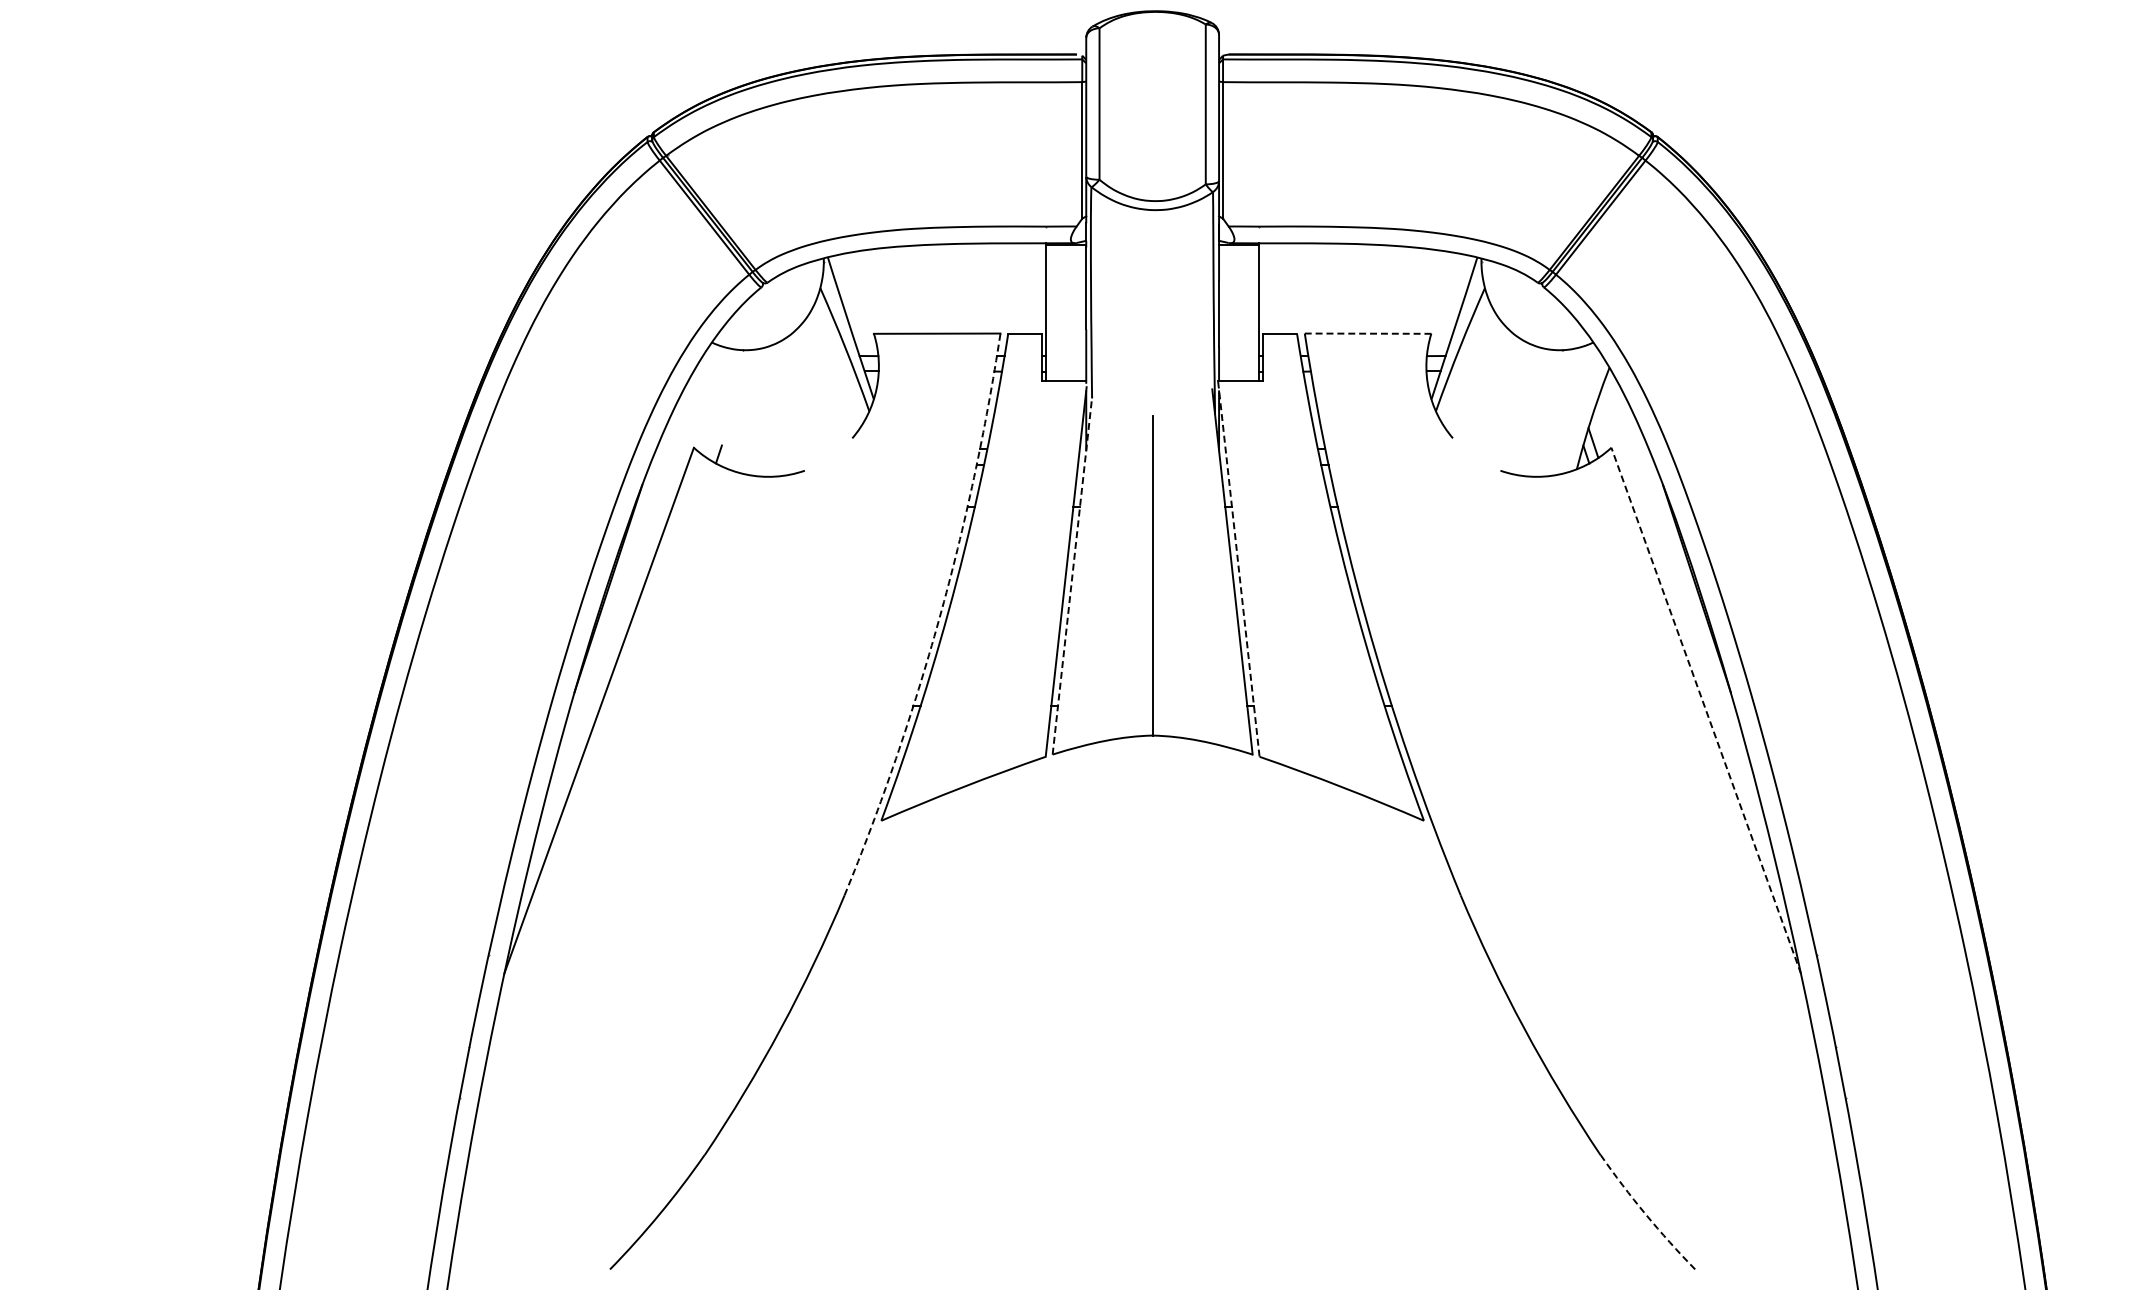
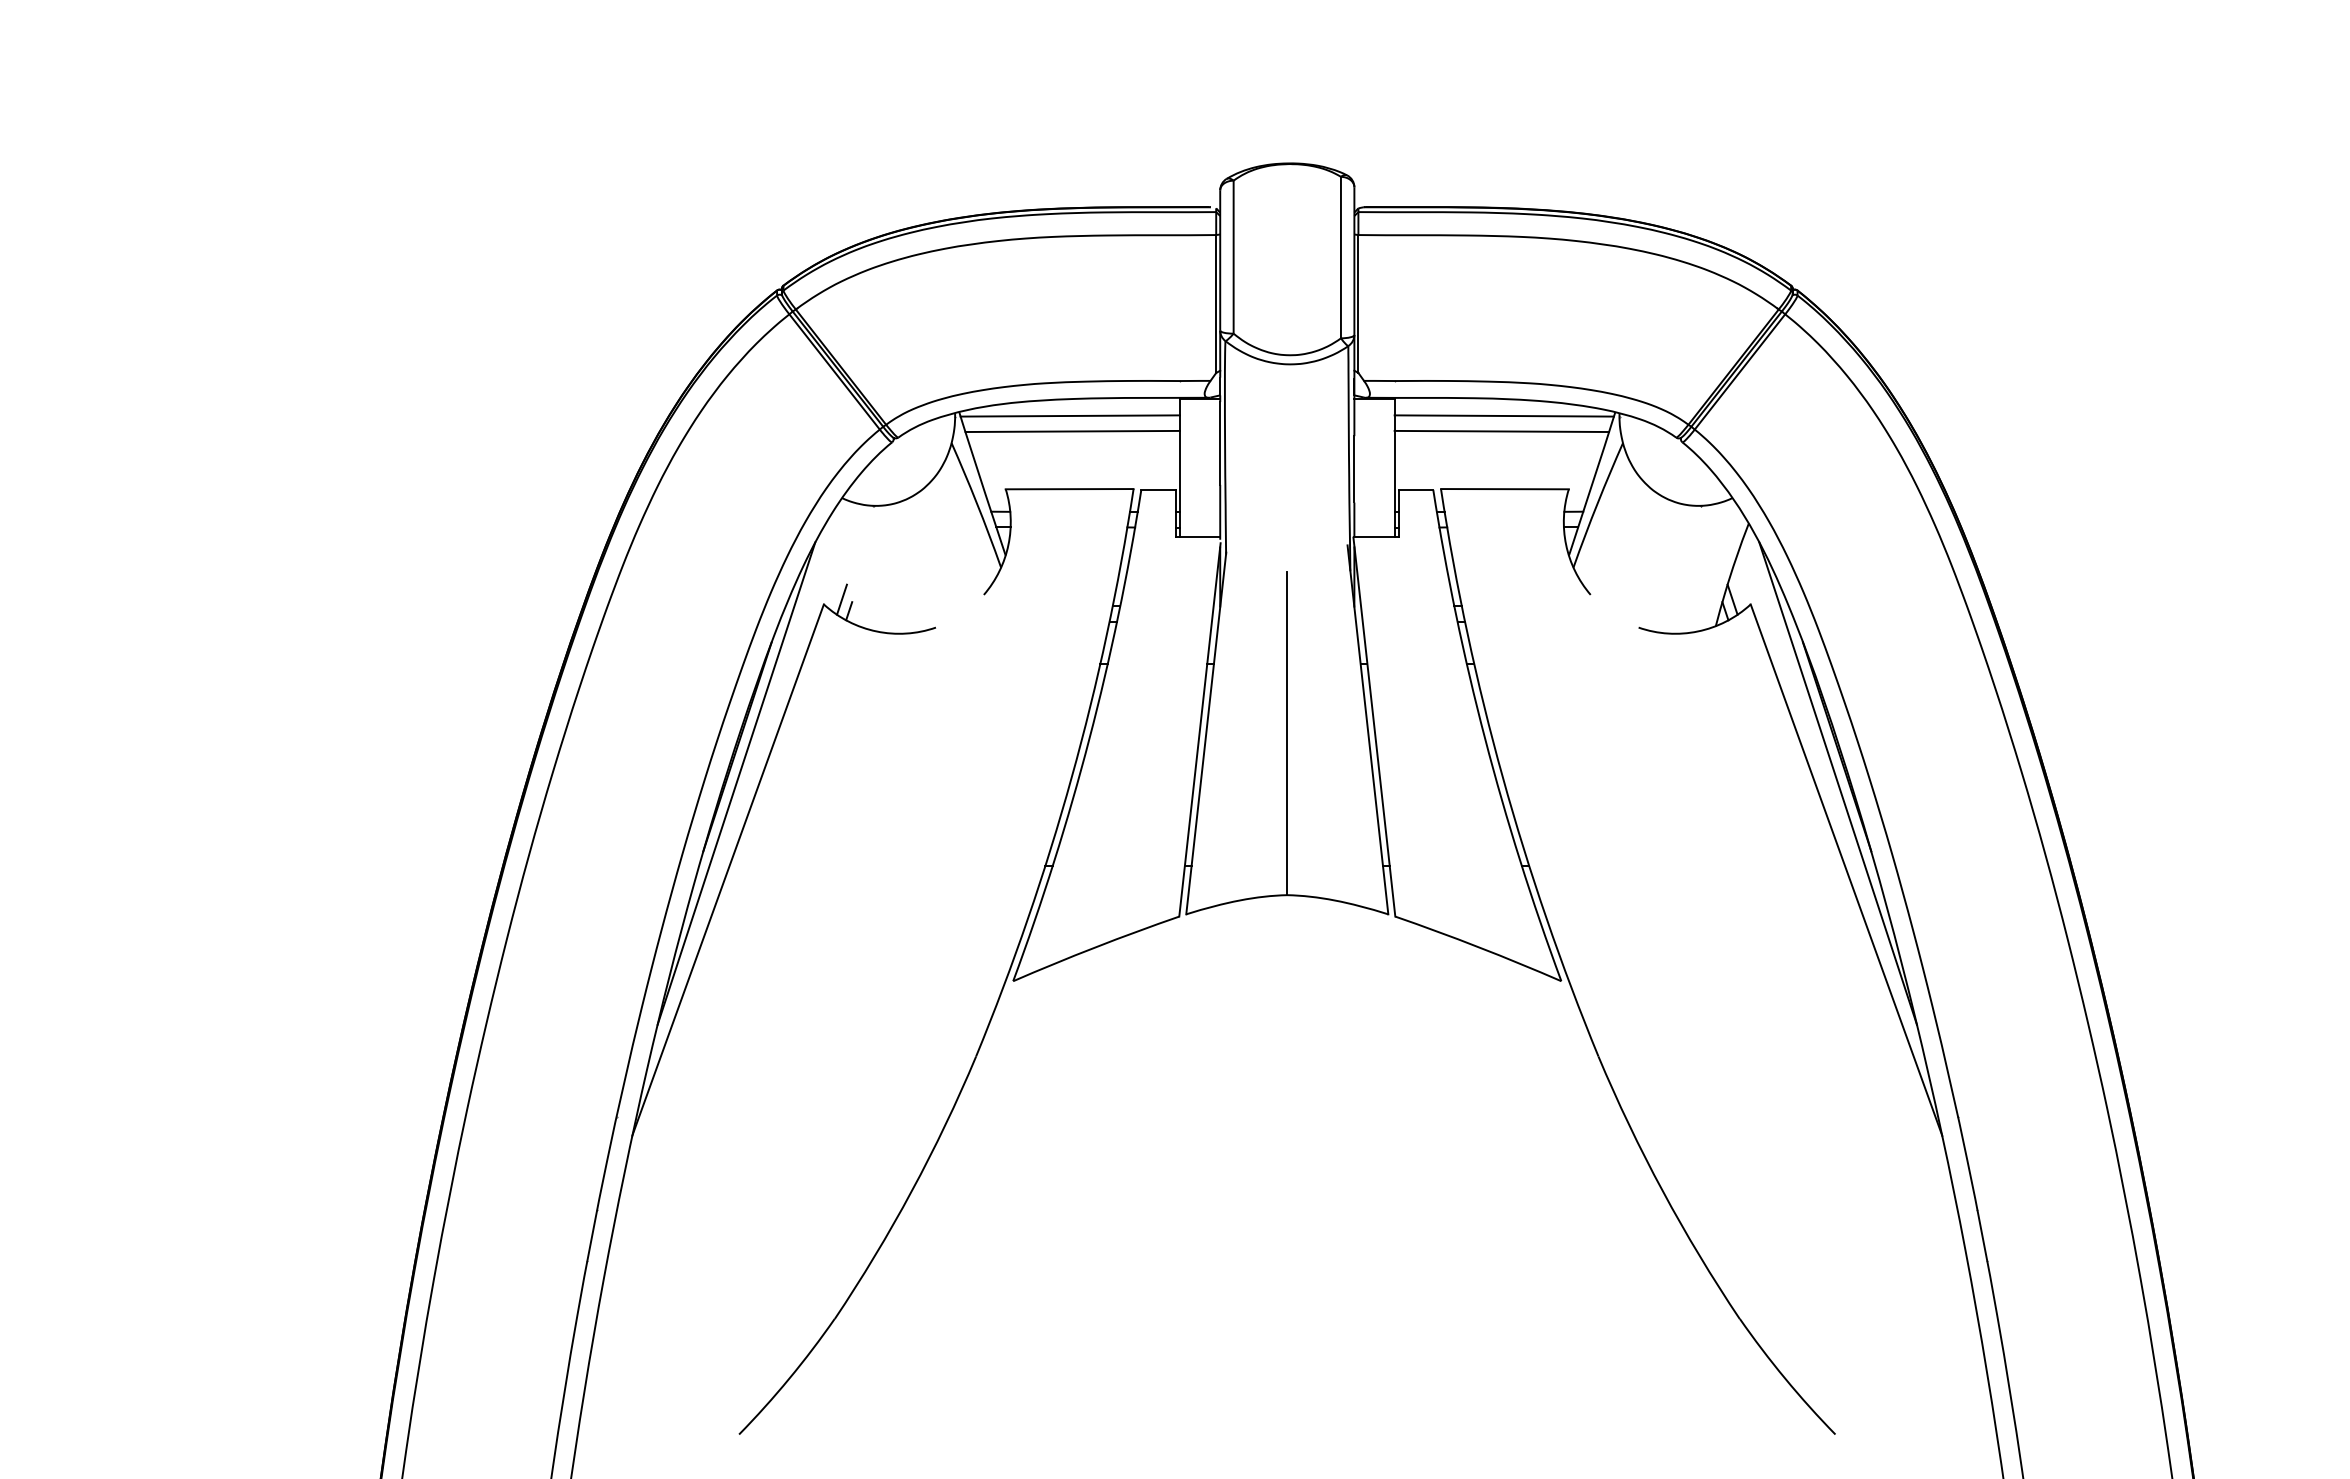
line: (937, 260) -> (1069, 415), added
line: (1366, 260) -> (1503, 415), added
line: (940, 276) -> (1072, 431), added
line: (1364, 276) -> (1501, 431), added
line: (1367, 334) -> (1504, 489), dashed -> solid
line: (711, 442) -> (841, 599), added
line: (1238, 569) -> (1374, 727), dashed -> solid
line: (1072, 575) -> (1206, 733), dashed -> solid
arc: (939, 619) -> (1071, 777), dashed -> solid
line: (607, 625) -> (736, 783), added
line: (1697, 625) -> (1837, 783), added
line: (1706, 710) -> (1846, 869), dashed -> solid
arc: (1645, 1214) -> (1785, 1378), dashed -> solid

